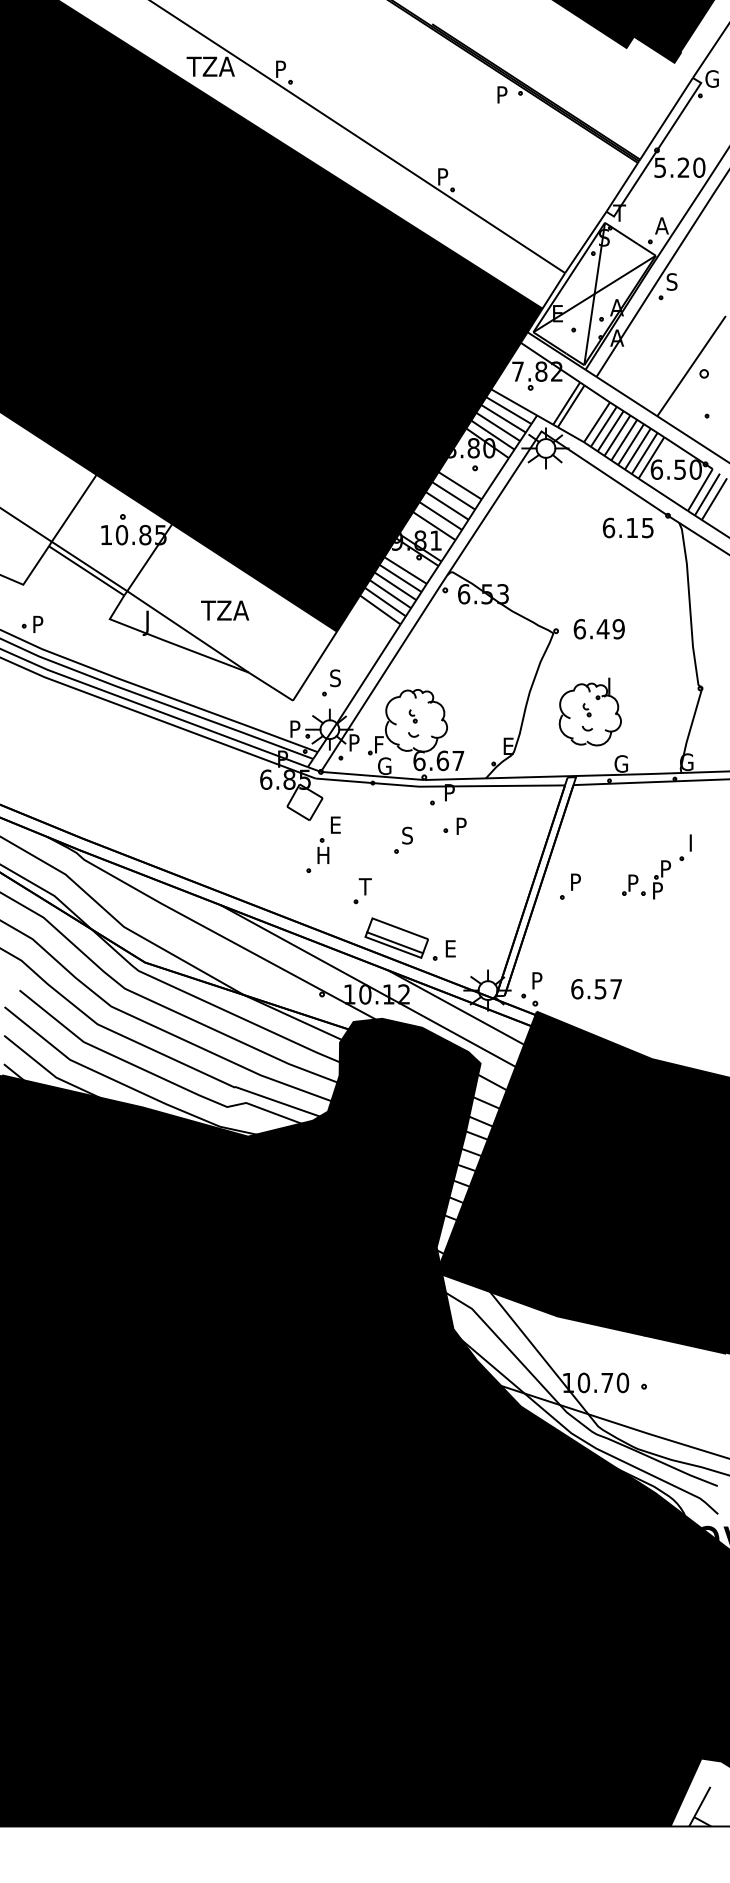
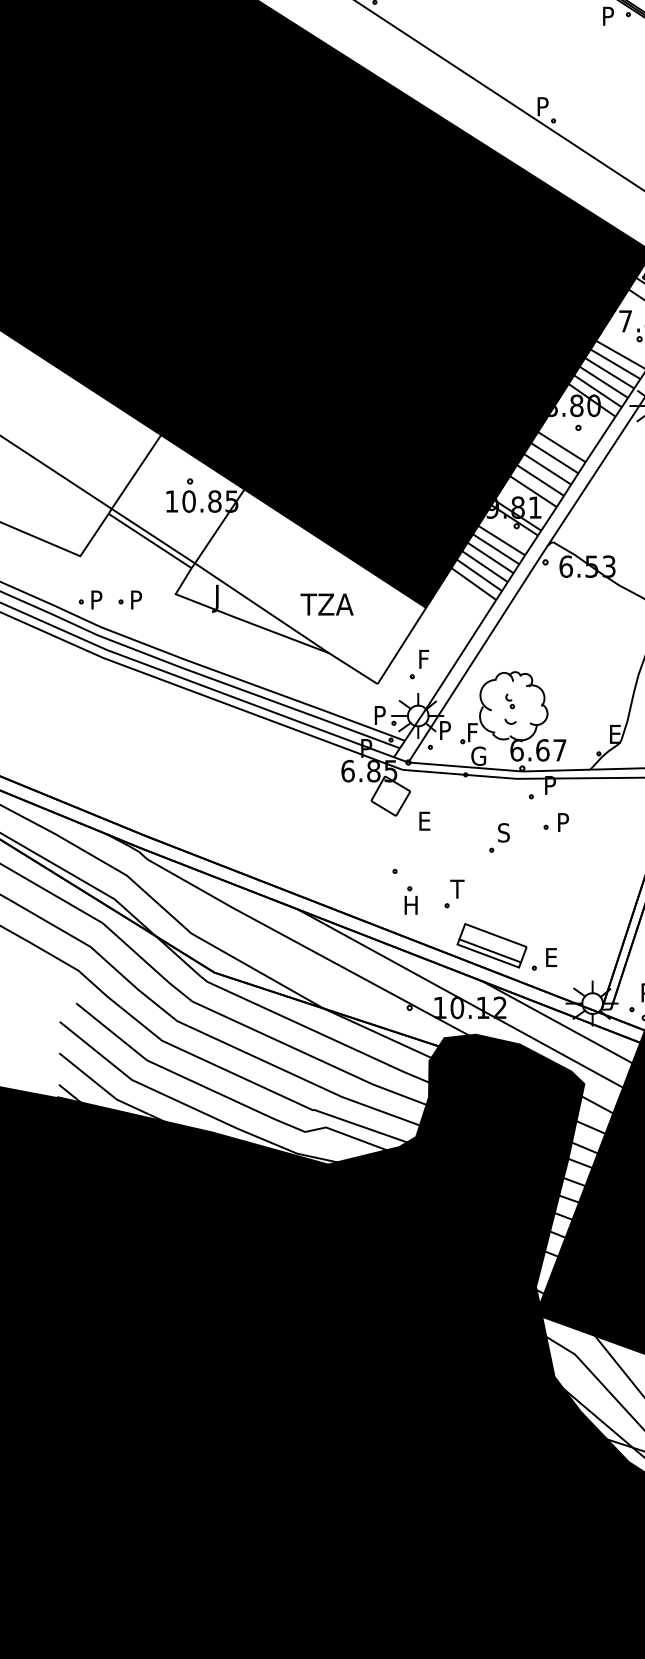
text: (225, 610) -> (327, 604), moved
part: (68, 623) -> (130, 598), added
text: (335, 678) -> (424, 659), S -> F
part: (323, 850) -> (411, 899), moved

